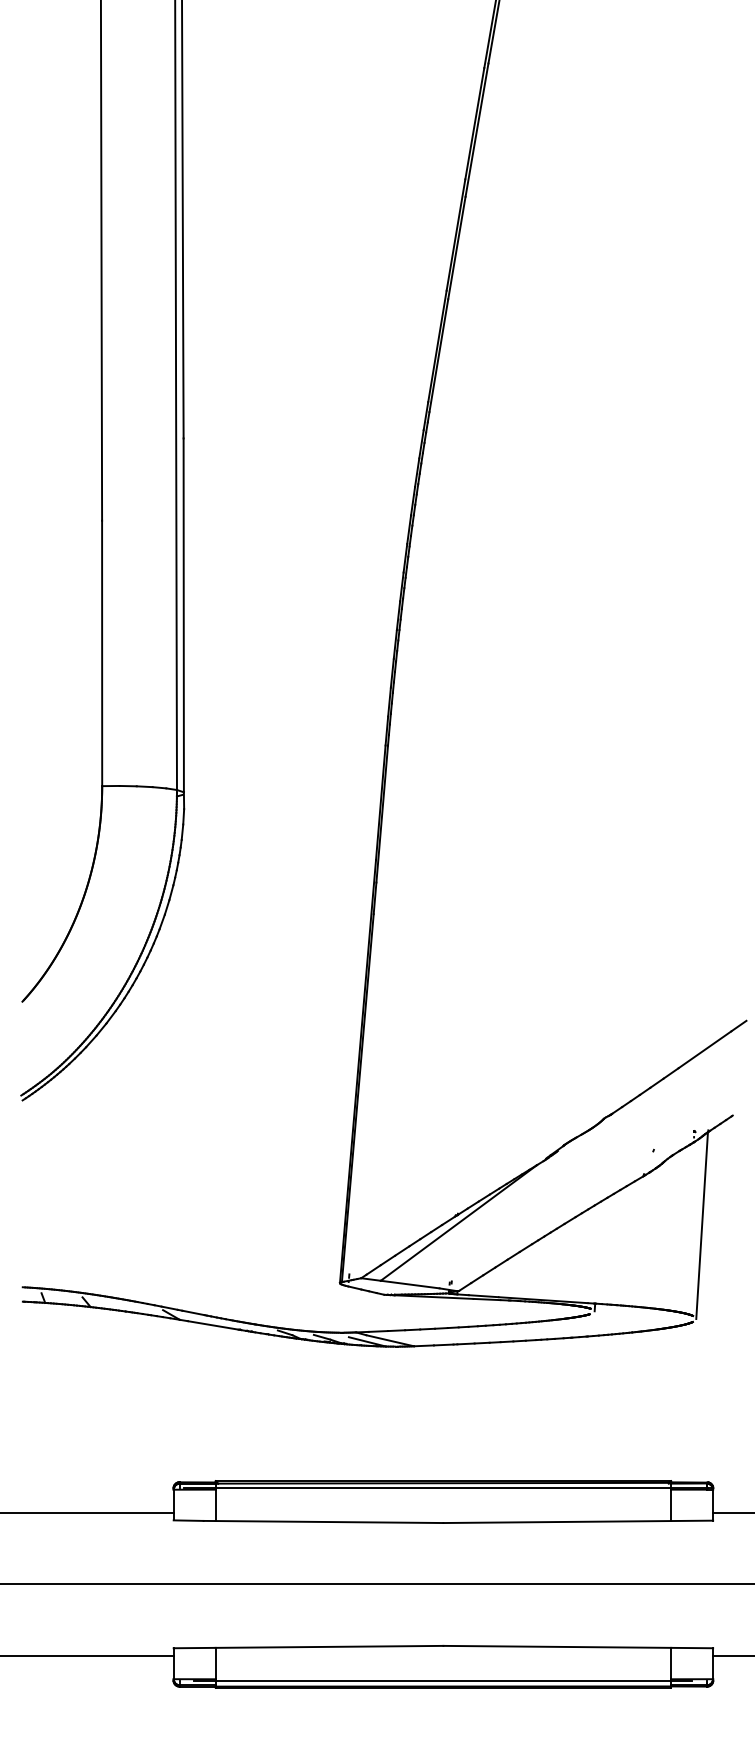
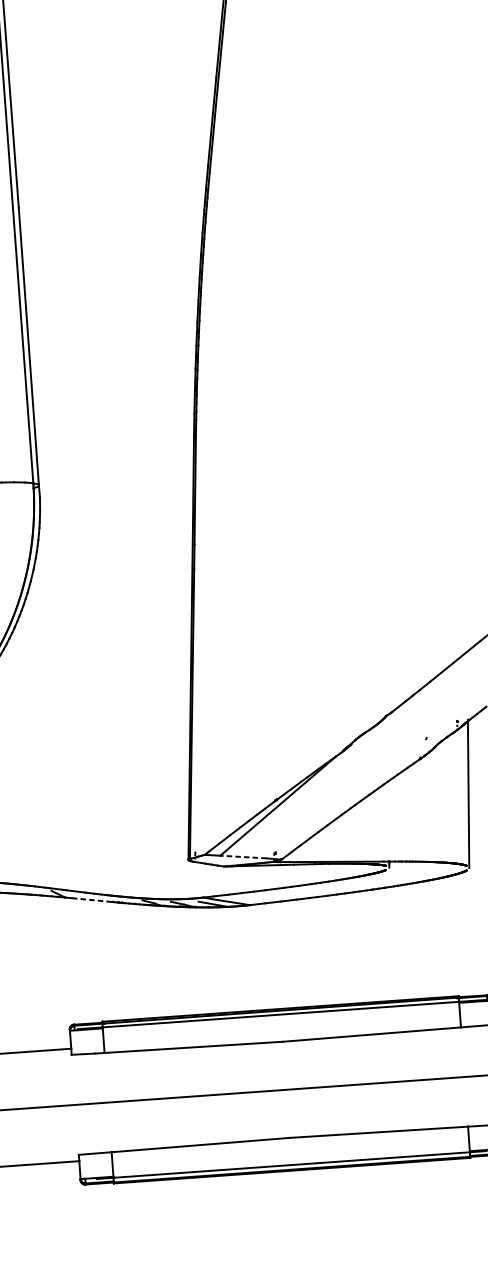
line: (410, 1284) -> (243, 856), solid -> dashed
line: (213, 1325) -> (91, 900), solid -> dashed

